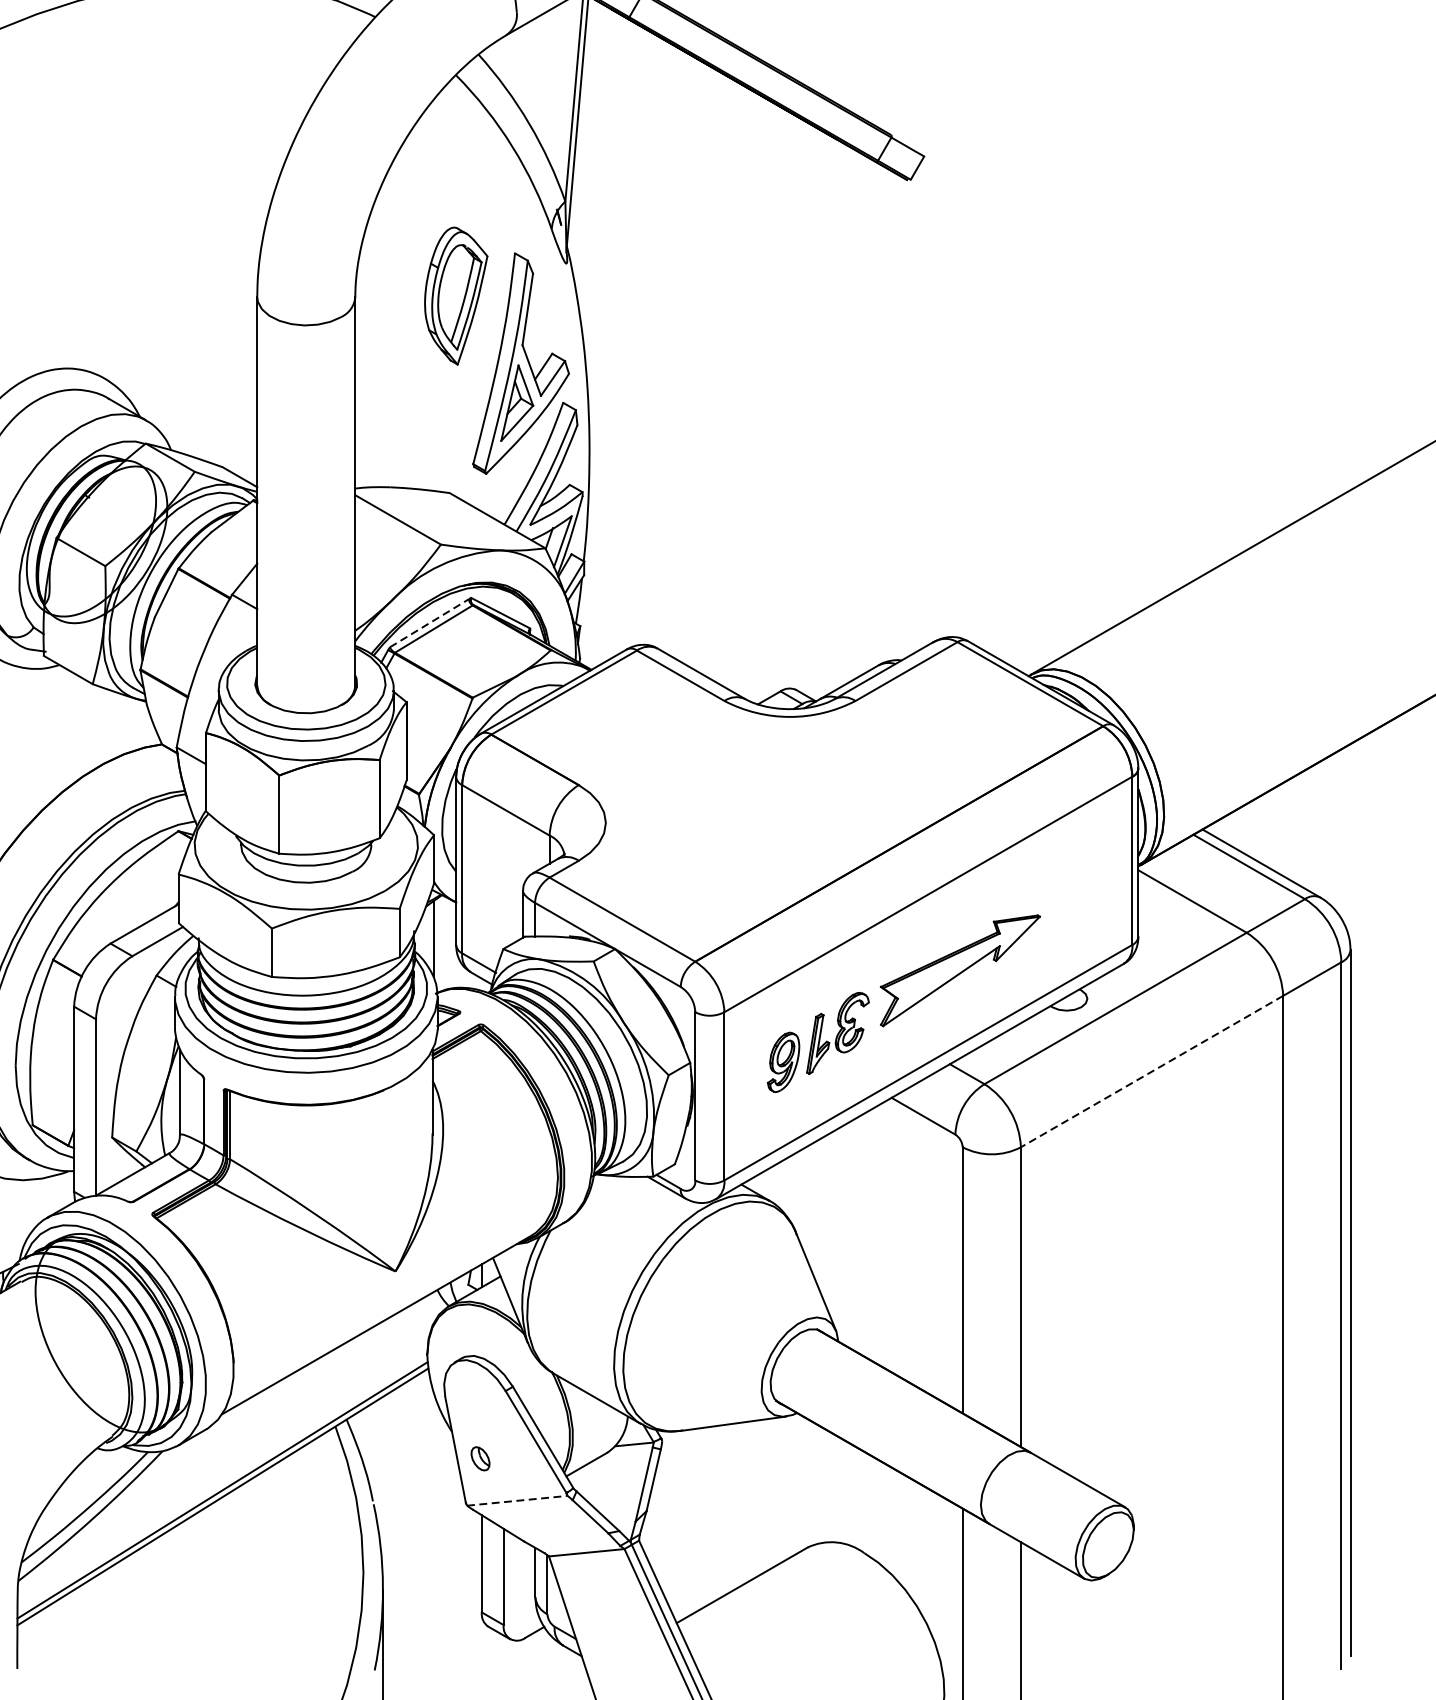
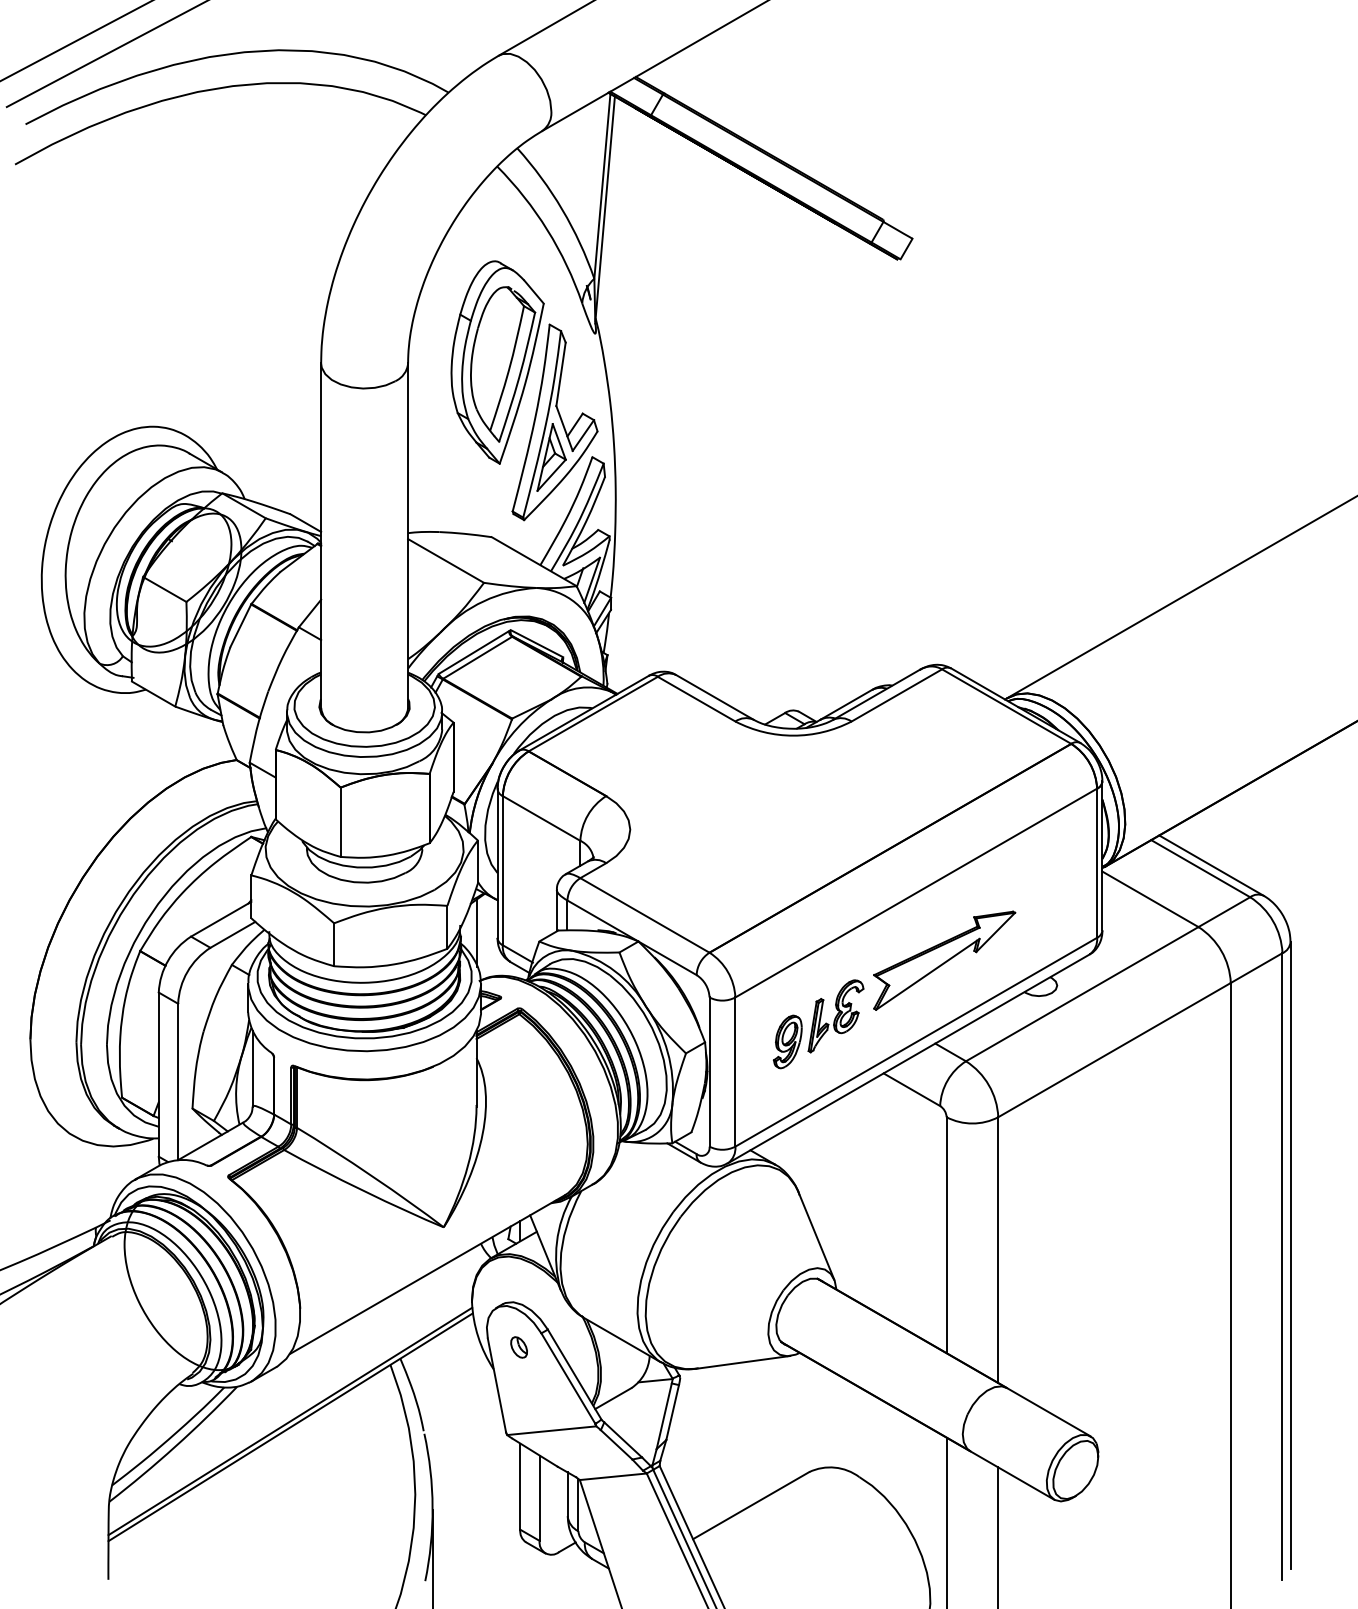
part: (456, 296) -> (497, 362), size x1.67
line: (430, 623) -> (474, 652), dashed -> solid
line: (1151, 1072) -> (1114, 1050), dashed -> solid
part: (479, 1458) -> (518, 1347), moved
line: (517, 1500) -> (551, 1430), dashed -> solid

